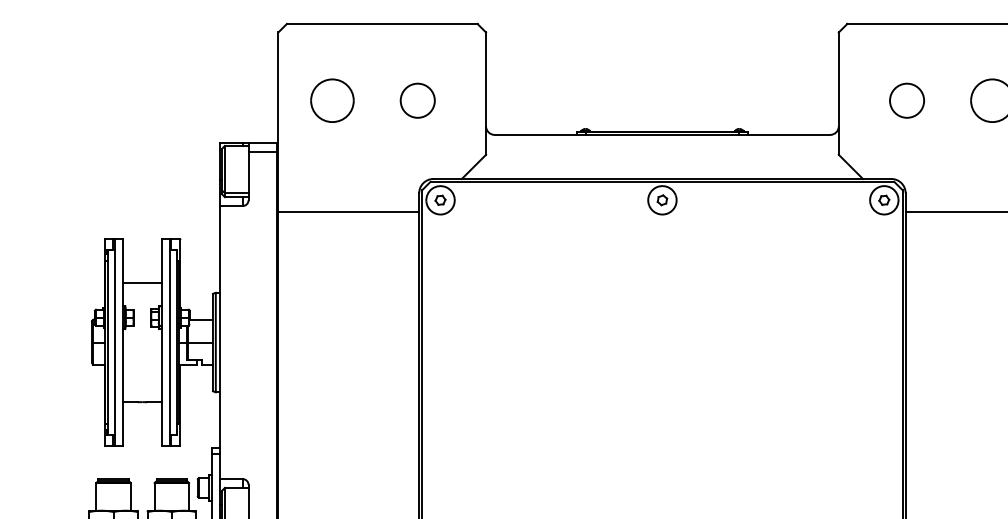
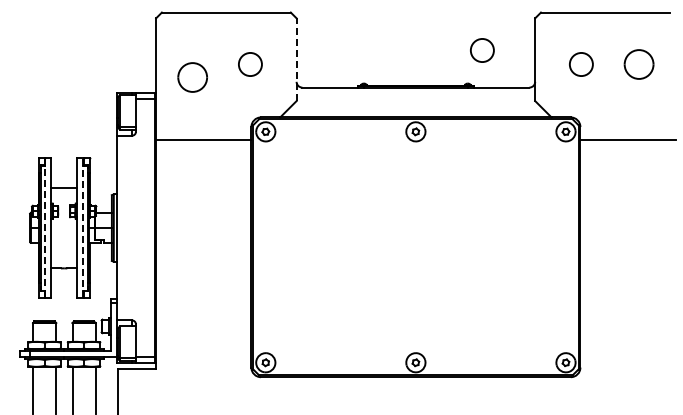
circle: (760, 80) -> (482, 50), added
line: (485, 93) -> (296, 59), solid -> dashed
part: (332, 100) -> (192, 77), moved
line: (114, 341) -> (45, 227), solid -> dashed
line: (171, 341) -> (83, 227), solid -> dashed

